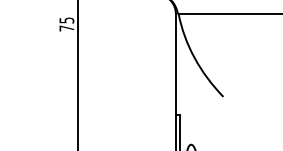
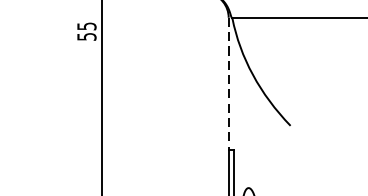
text: (66, 28) -> (86, 36), 75 -> 55
line: (175, 64) -> (228, 83), solid -> dashed

